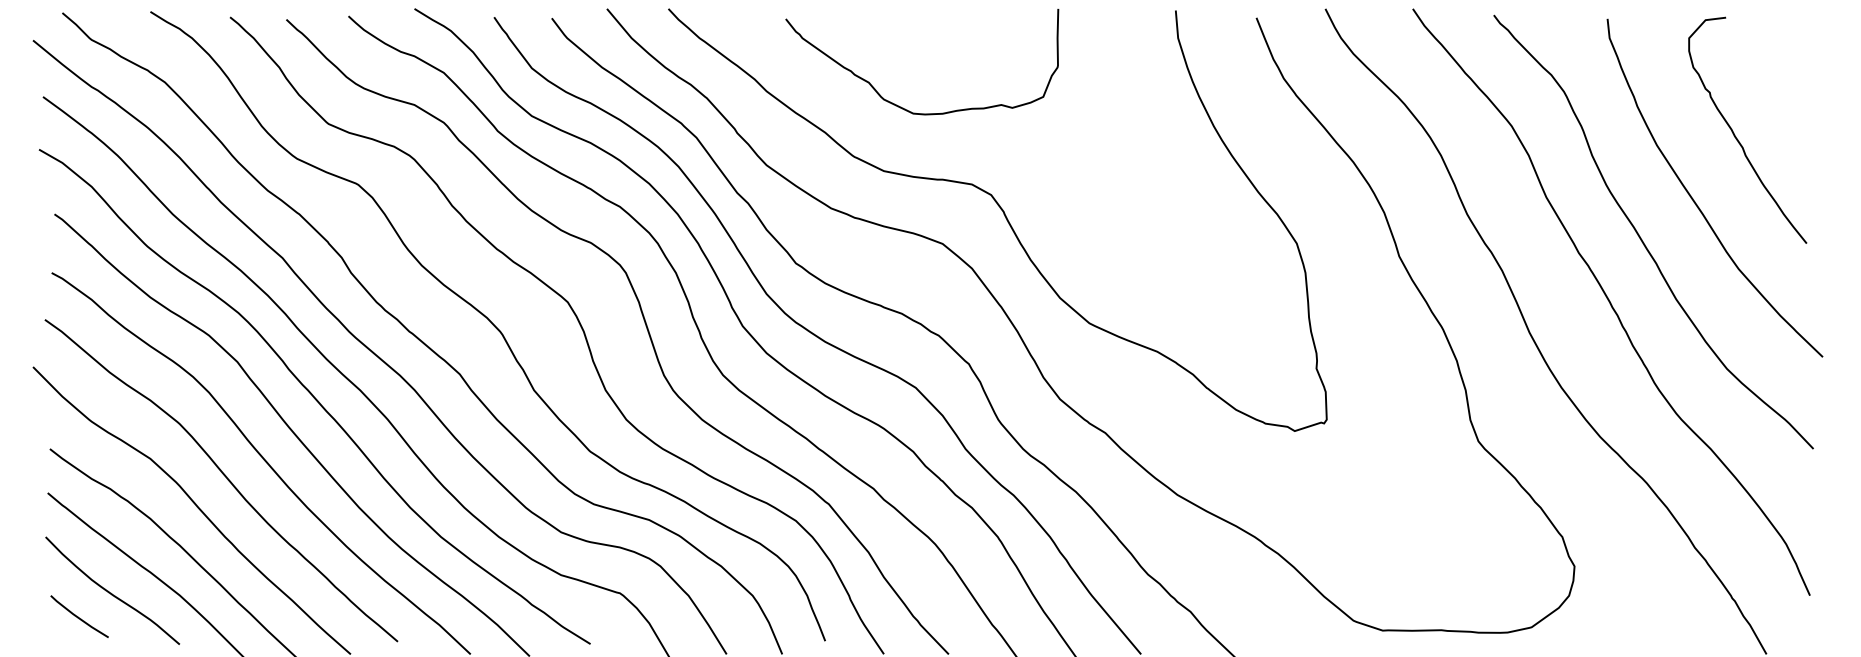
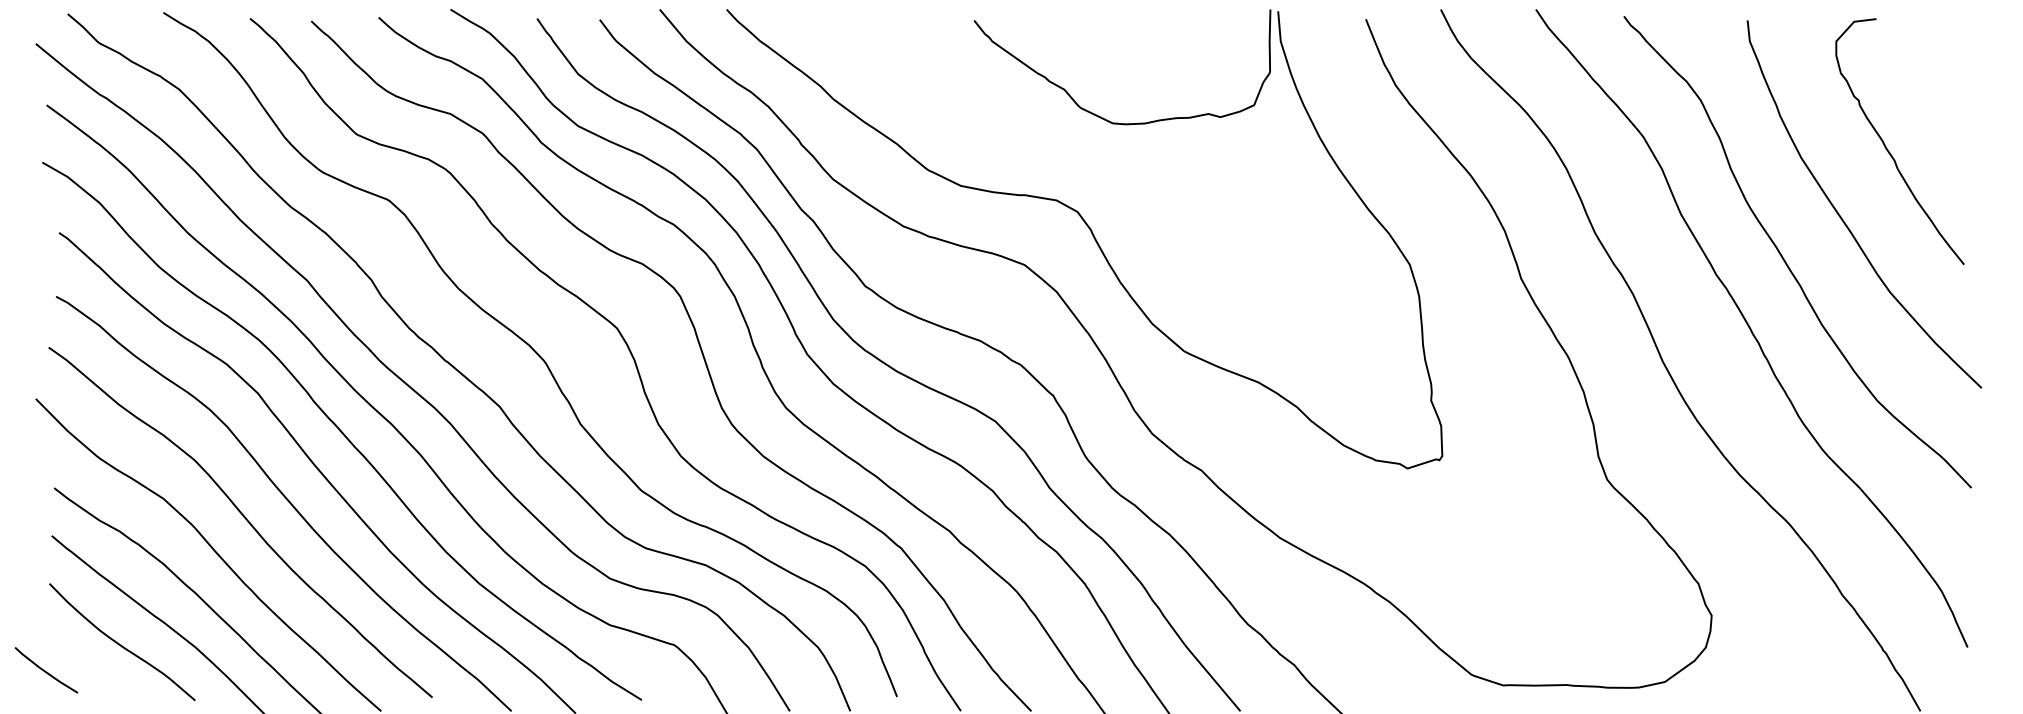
curve: (902, 107) -> (1101, 116), moved
line: (78, 616) -> (45, 670), moved

